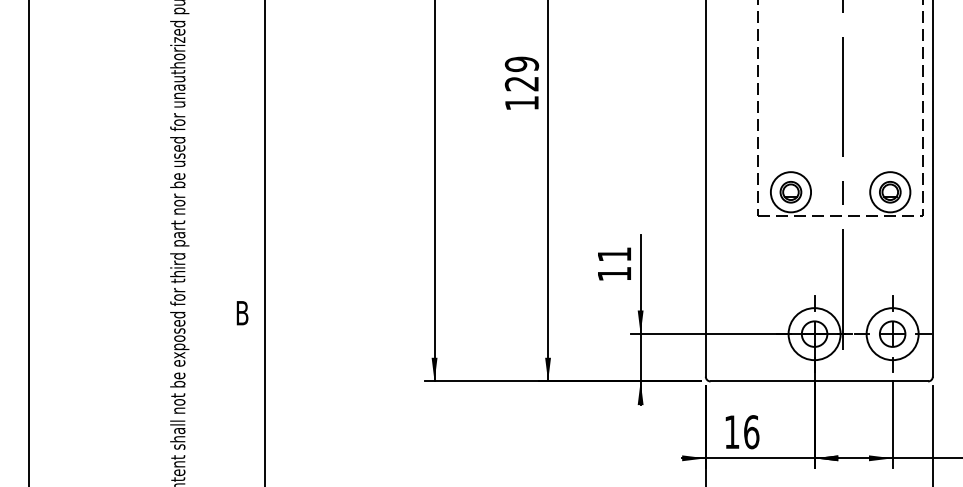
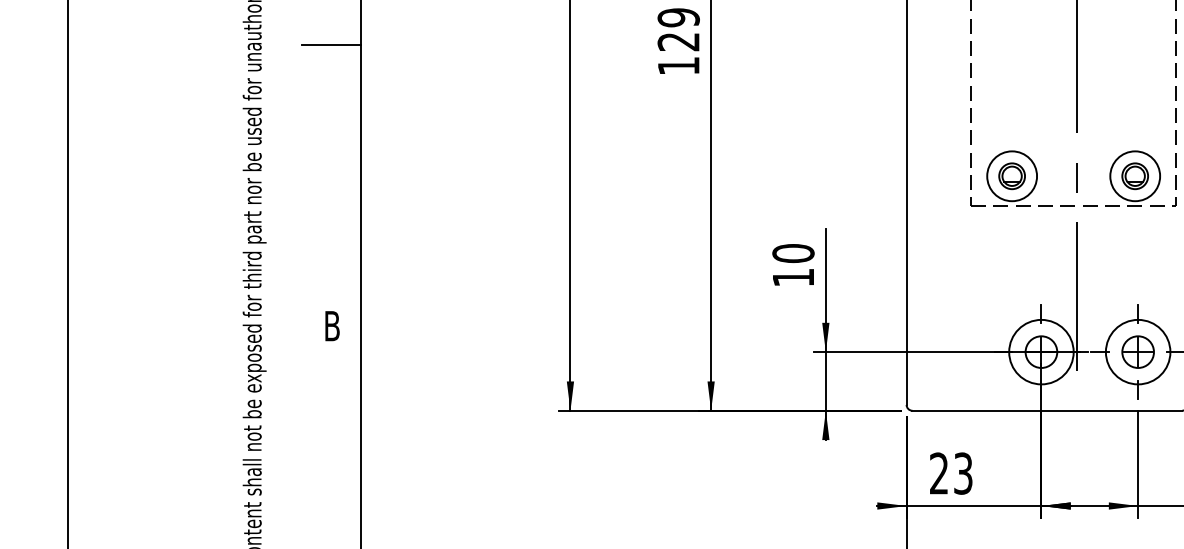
line: (241, 86) -> (331, 45), added
text: (614, 254) -> (793, 253), 11 -> 10
text: (741, 432) -> (950, 474), 16 -> 23

